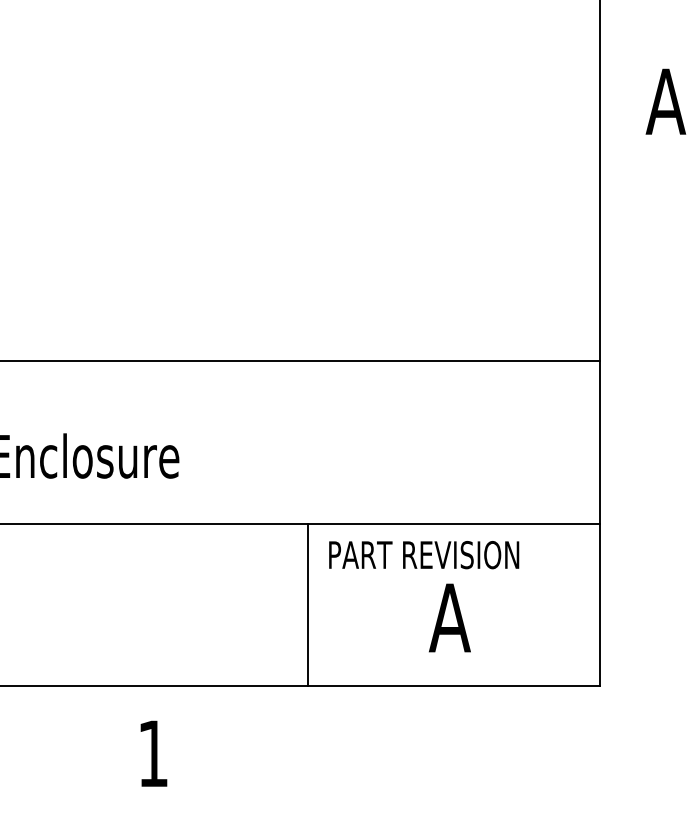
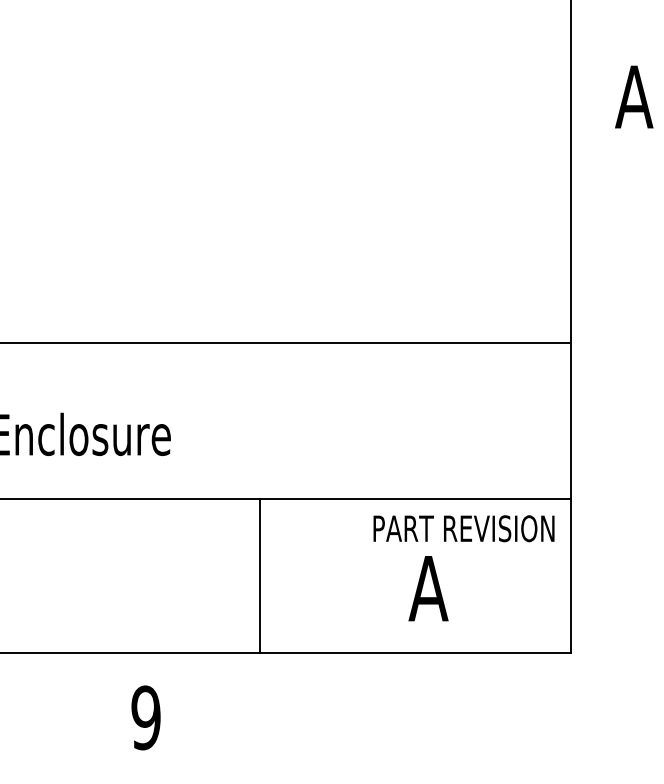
text: (423, 554) -> (463, 528), moved
line: (308, 604) -> (259, 575), moved
text: (152, 753) -> (145, 717), 1 -> 9

